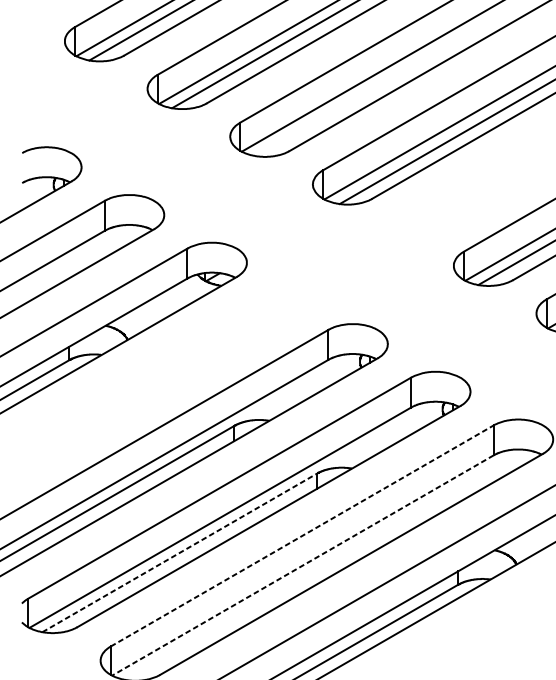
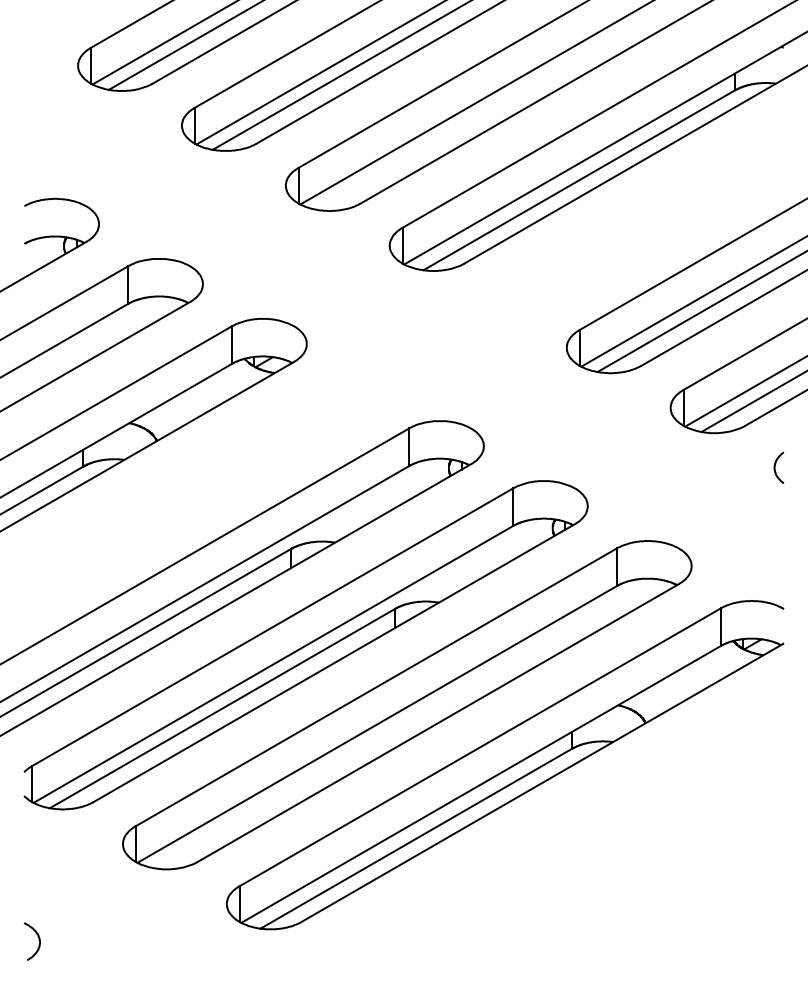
line: (302, 536) -> (376, 687), dashed -> solid
line: (179, 552) -> (222, 708), dashed -> solid
line: (303, 565) -> (377, 724), dashed -> solid

